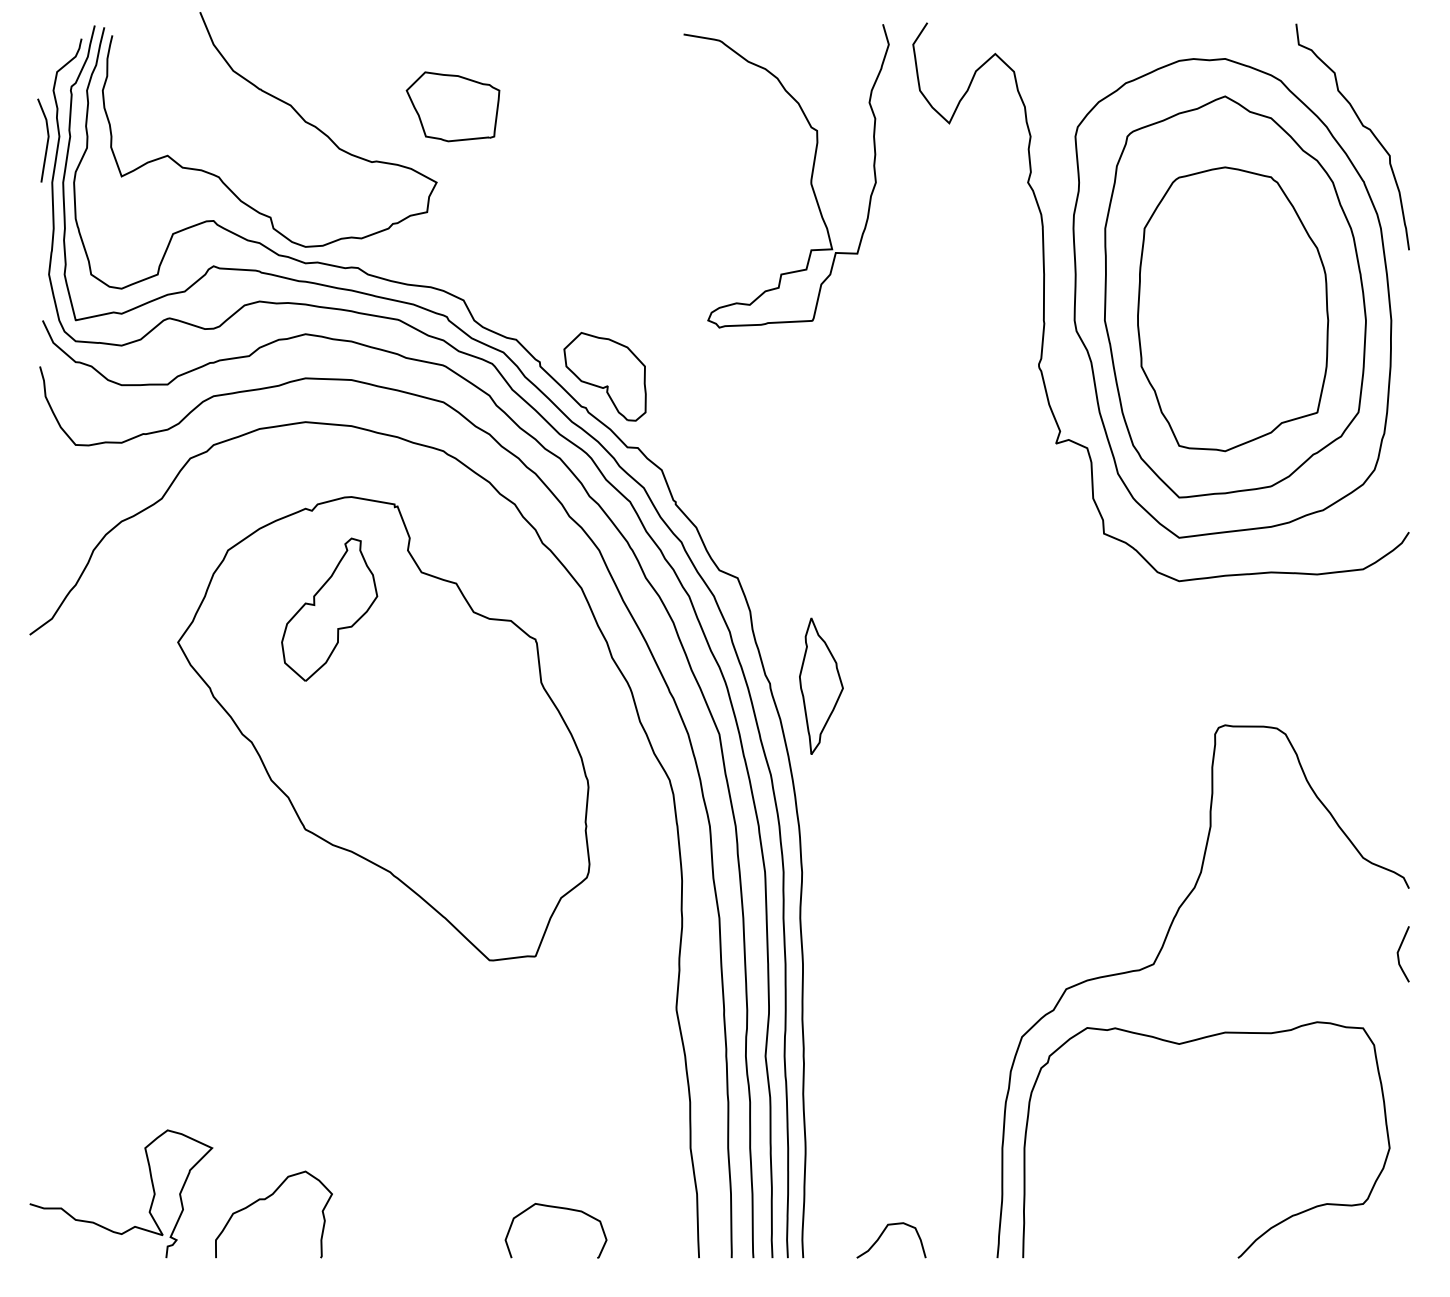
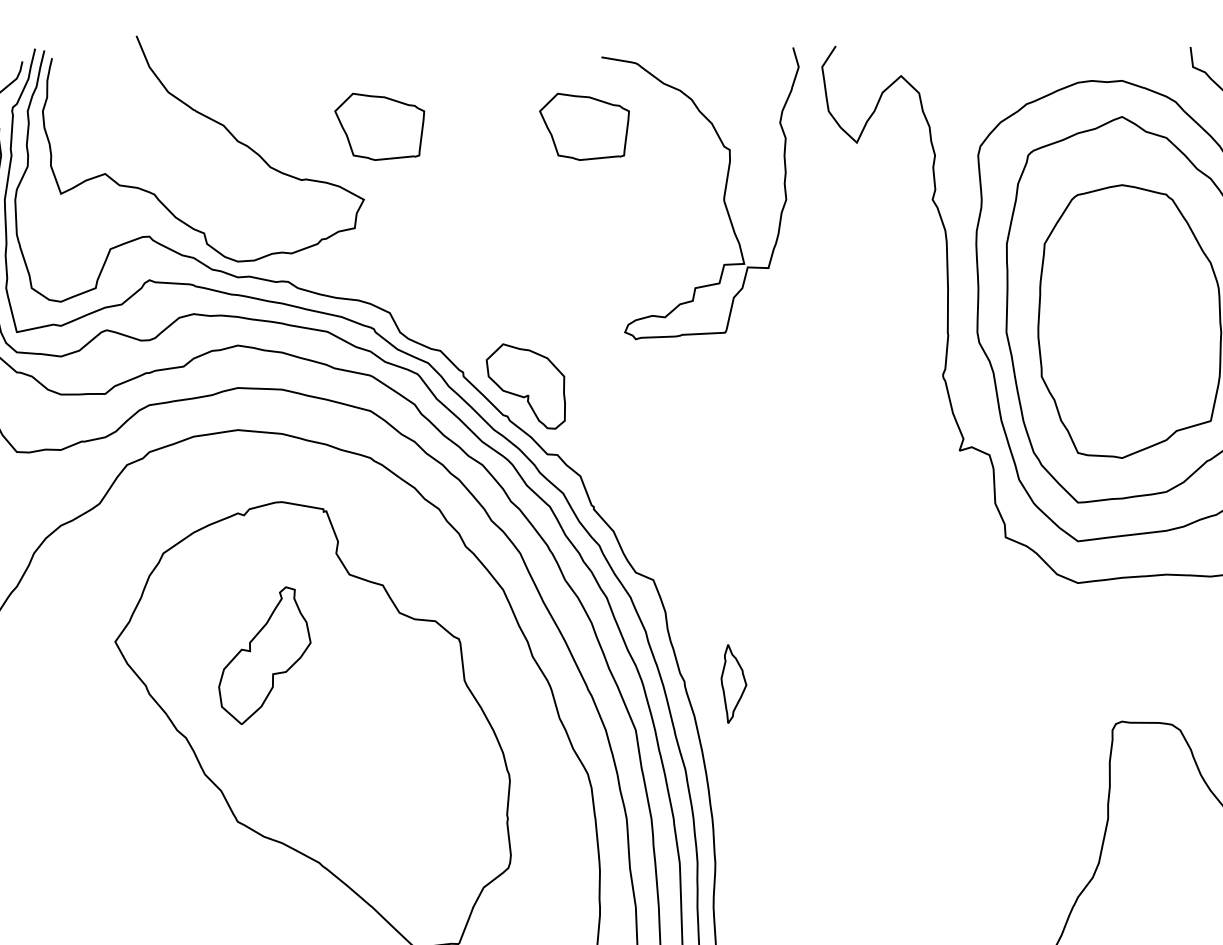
part: (665, 106) -> (583, 126), added
part: (329, 609) -> (264, 655), moved
part: (821, 685) -> (733, 683), size x0.6

